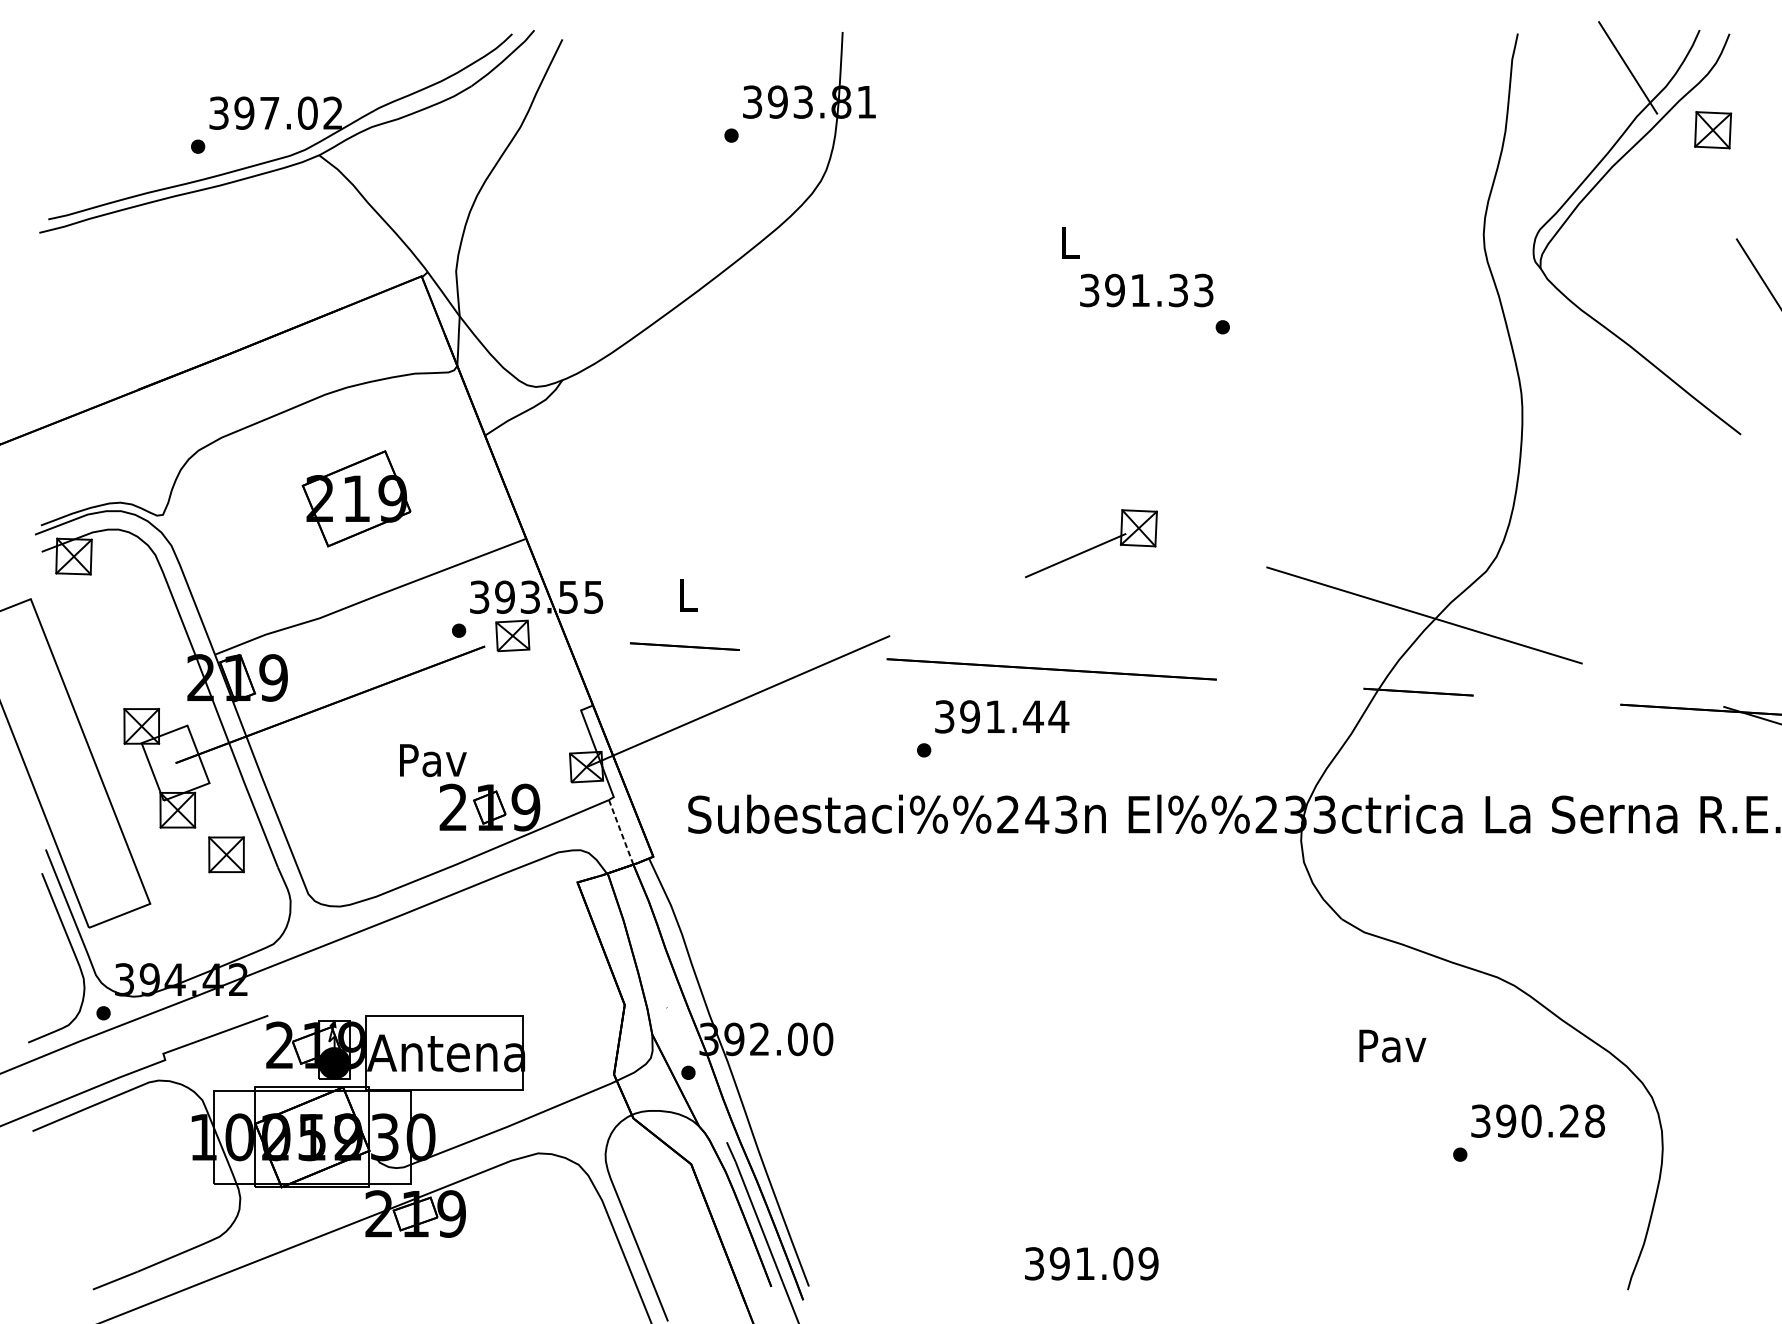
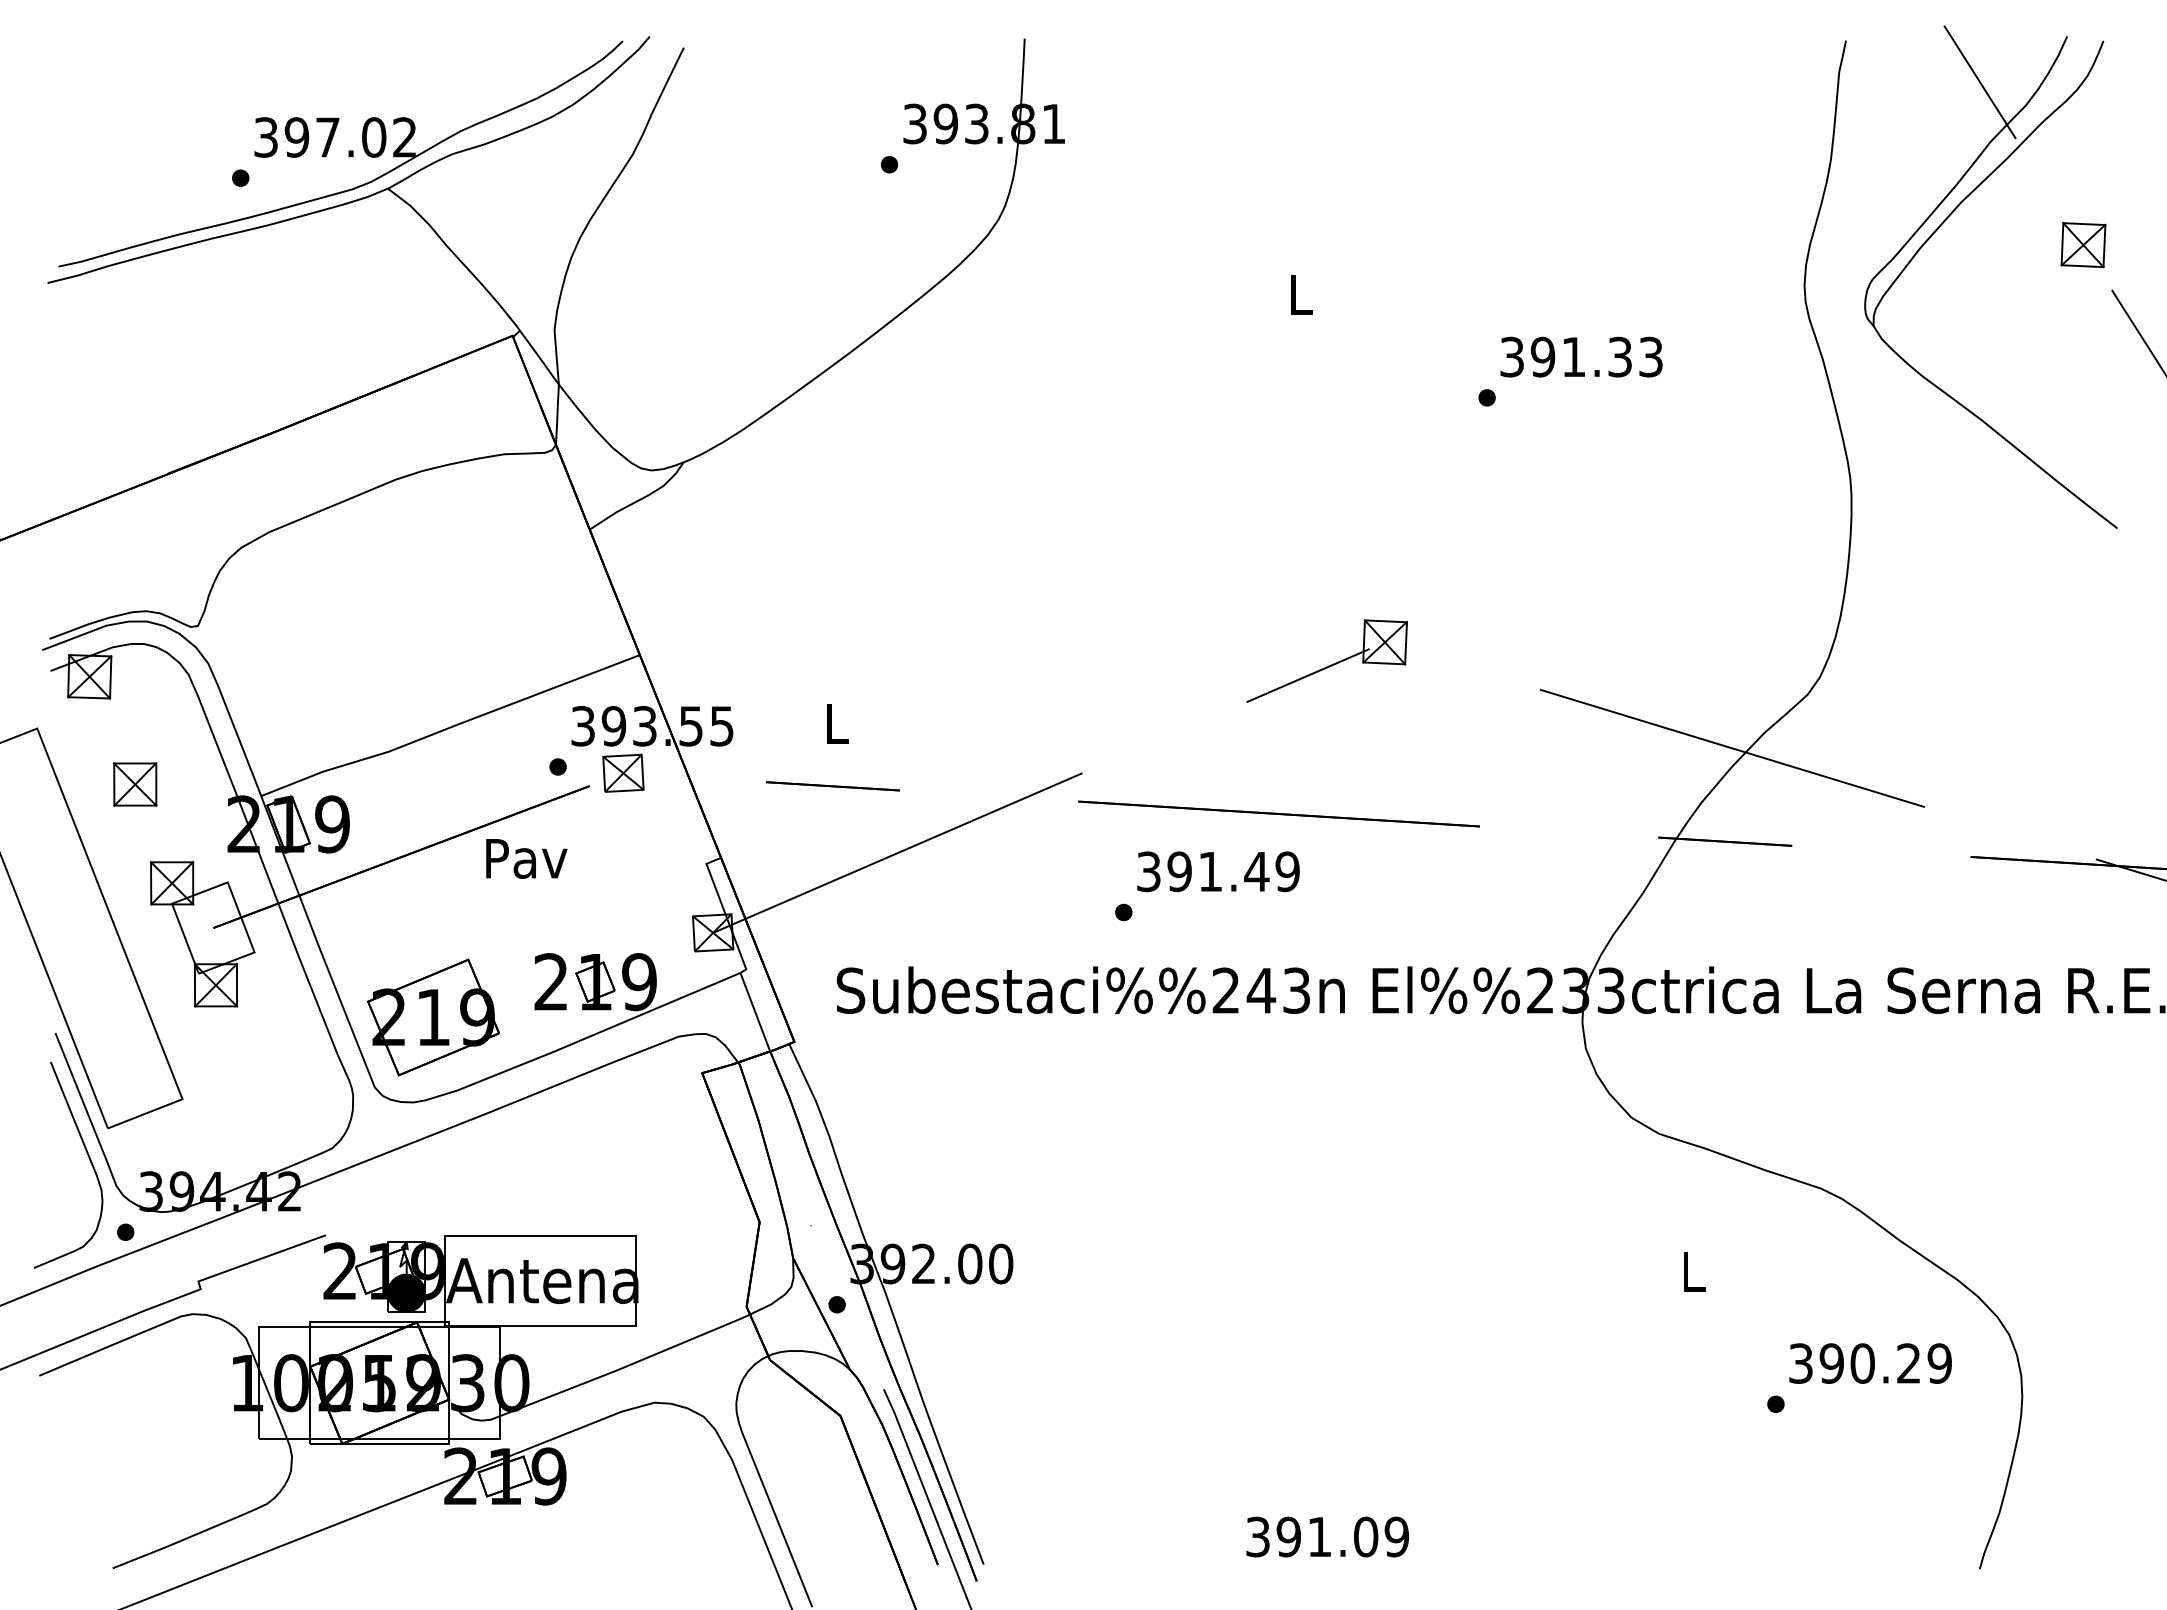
part: (1713, 130) -> (2083, 245), moved
text: (1146, 289) -> (1581, 356), moved
part: (356, 498) -> (433, 1017), moved
text: (1058, 716) -> (1287, 871), 391.44 -> 391.49
text: (433, 760) -> (526, 858), moved
line: (621, 832) -> (755, 1012), dashed -> solid
part: (226, 854) -> (135, 784), moved
text: (1392, 1046) -> (1693, 1272), Pav -> L
text: (1594, 1121) -> (1939, 1363), 390.28 -> 390.29

